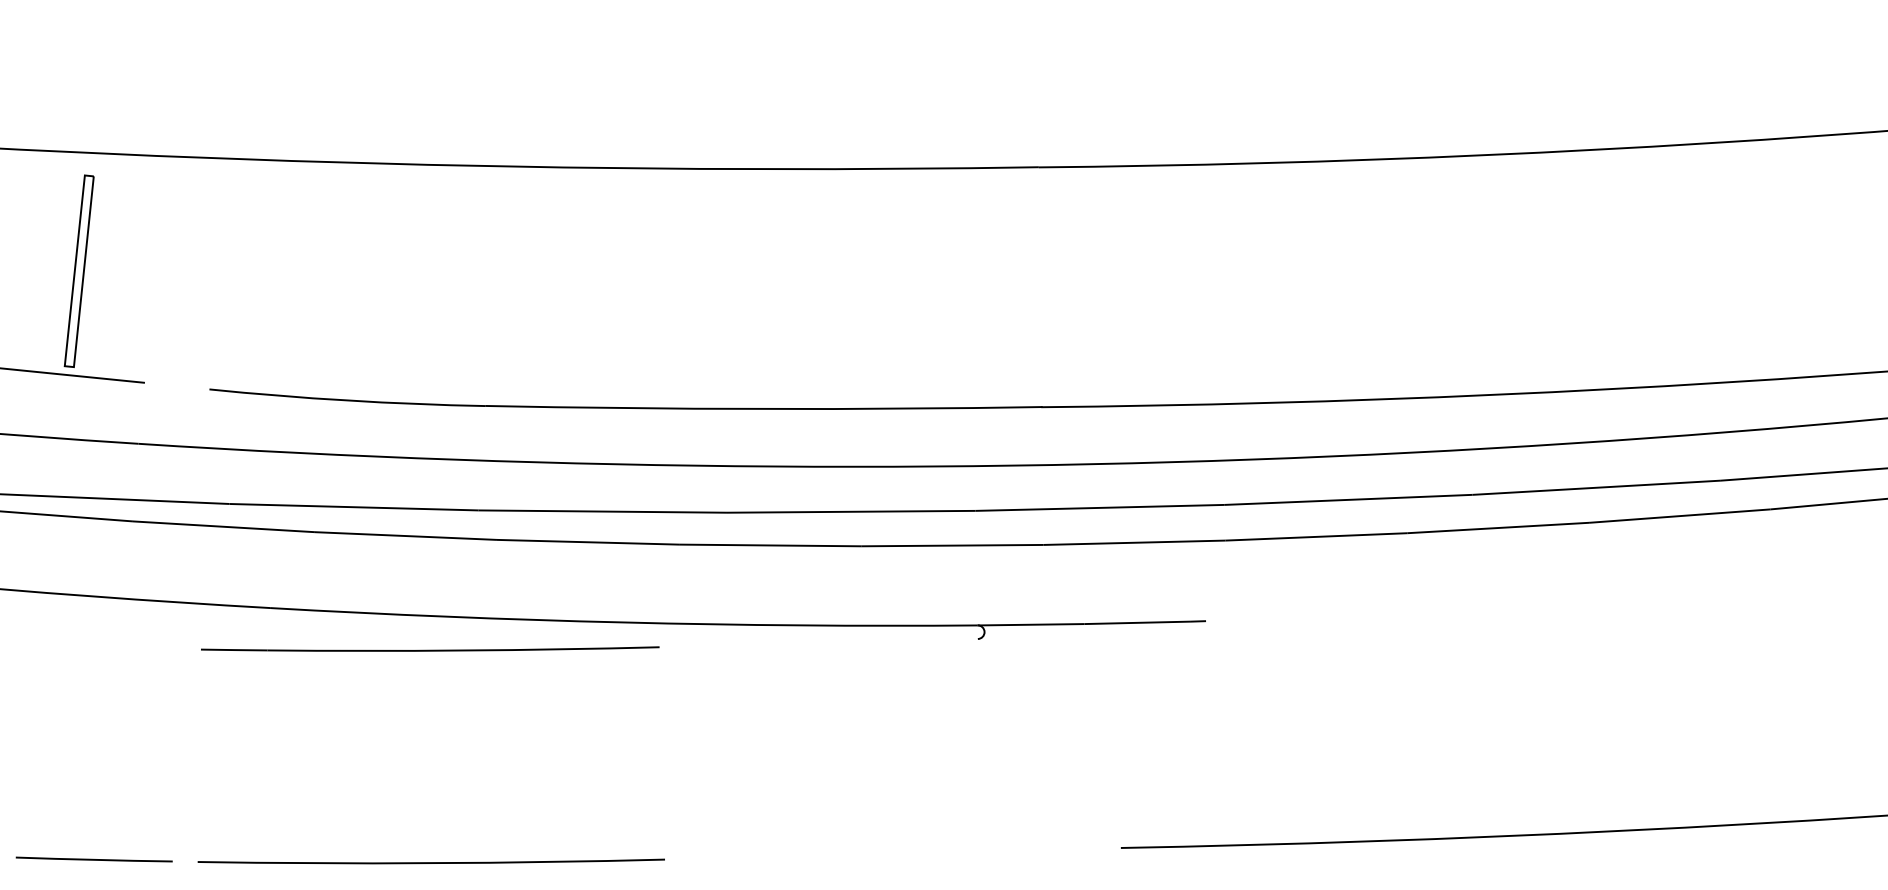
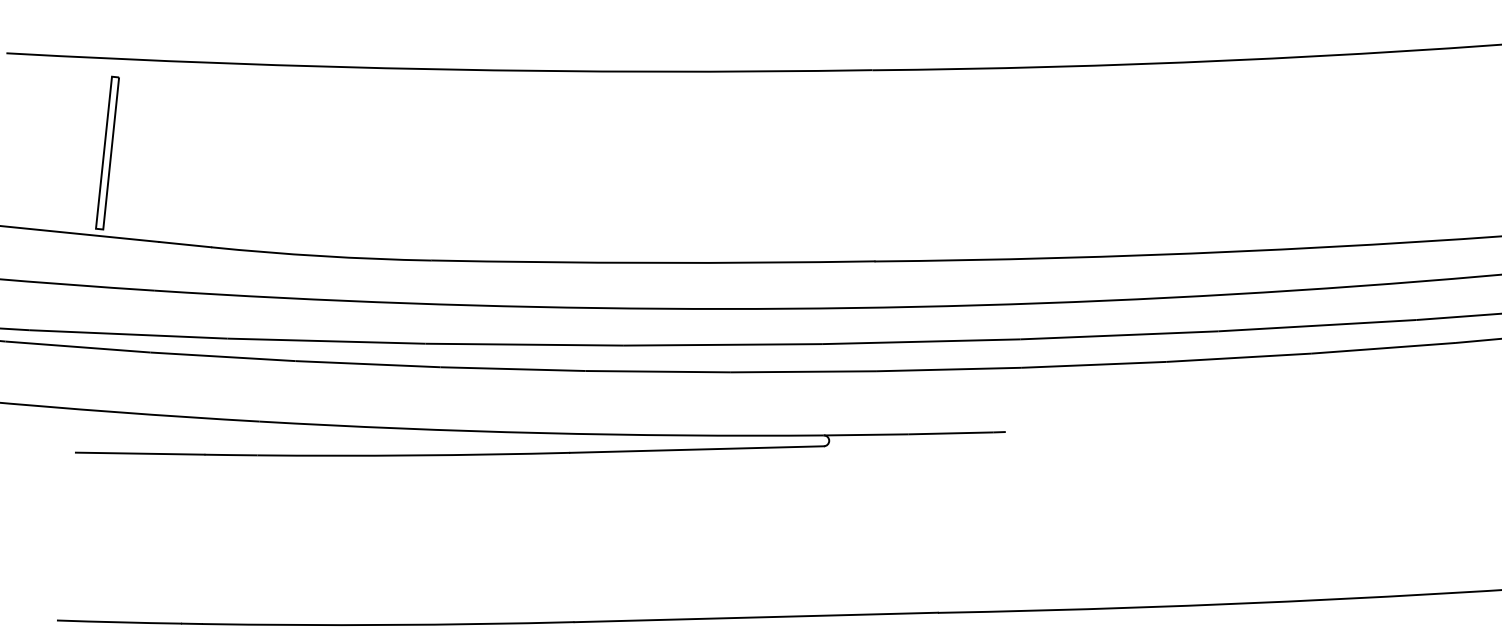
line: (176, 385) -> (185, 244), added
line: (818, 643) -> (696, 449), added
line: (119, 648) -> (139, 453), added
line: (892, 853) -> (755, 617), added
line: (184, 861) -> (191, 623), added

